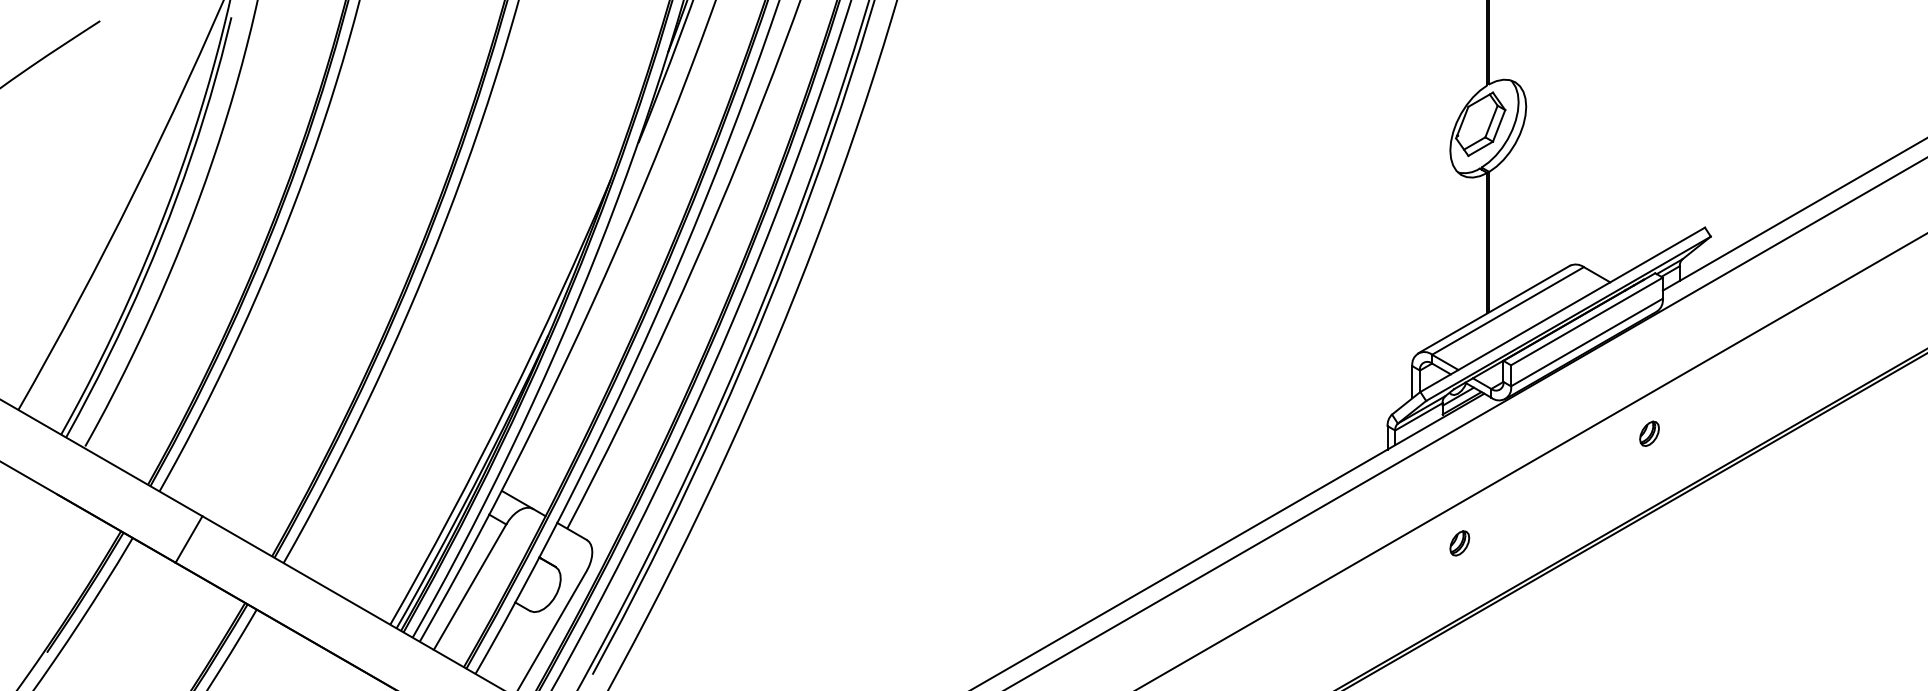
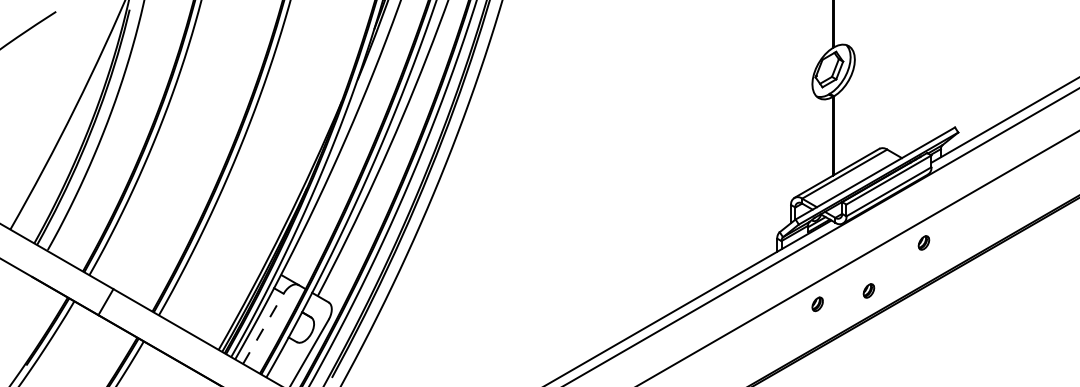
part: (1550, 518) -> (868, 290), added
line: (470, 586) -> (263, 328), solid -> dashed

